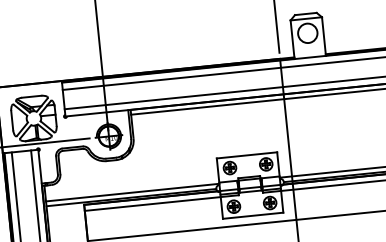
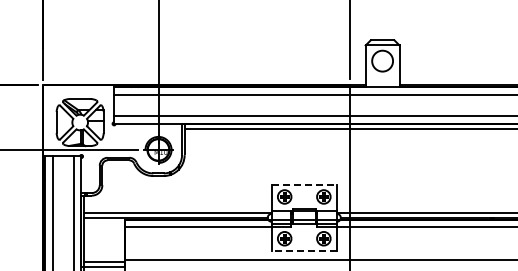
line: (247, 155) -> (304, 185), solid -> dashed
line: (253, 215) -> (304, 250), solid -> dashed

